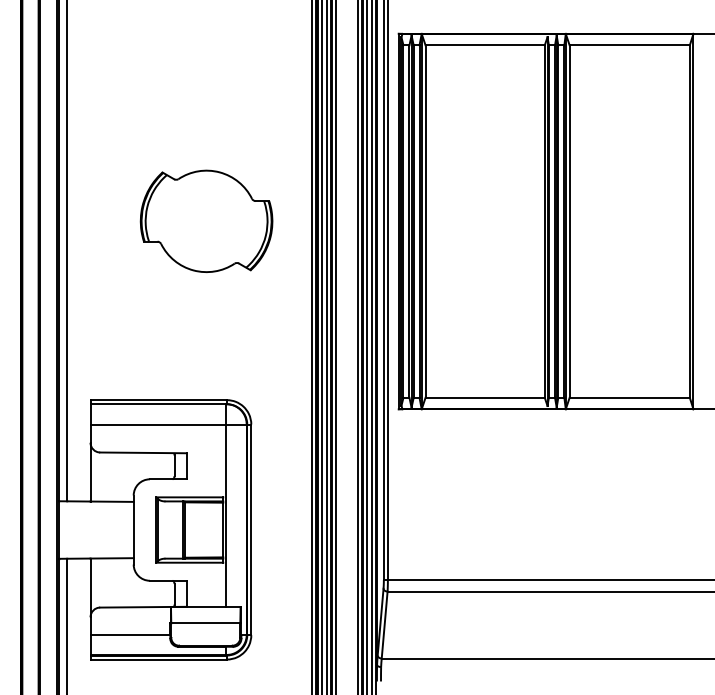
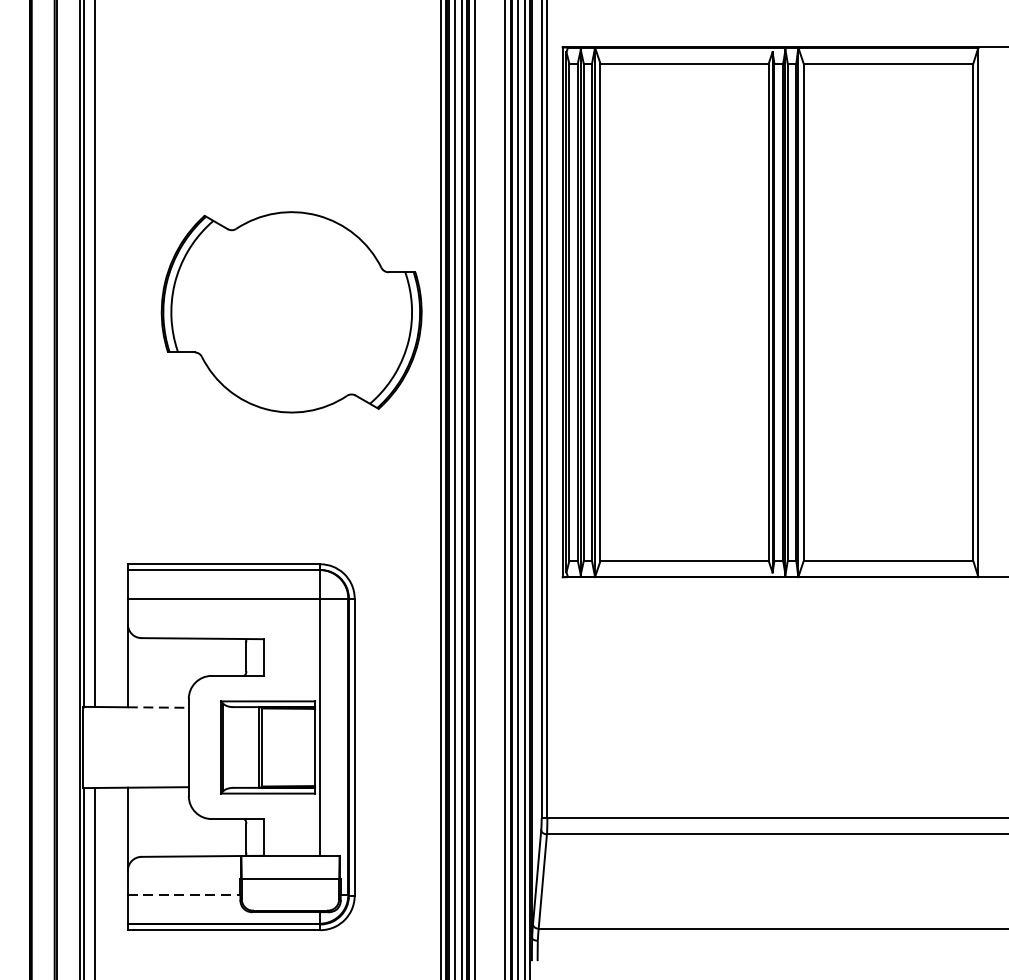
part: (206, 220) -> (291, 310), size x1.4
line: (112, 501) -> (158, 707), solid -> dashed
line: (130, 634) -> (184, 894), solid -> dashed

